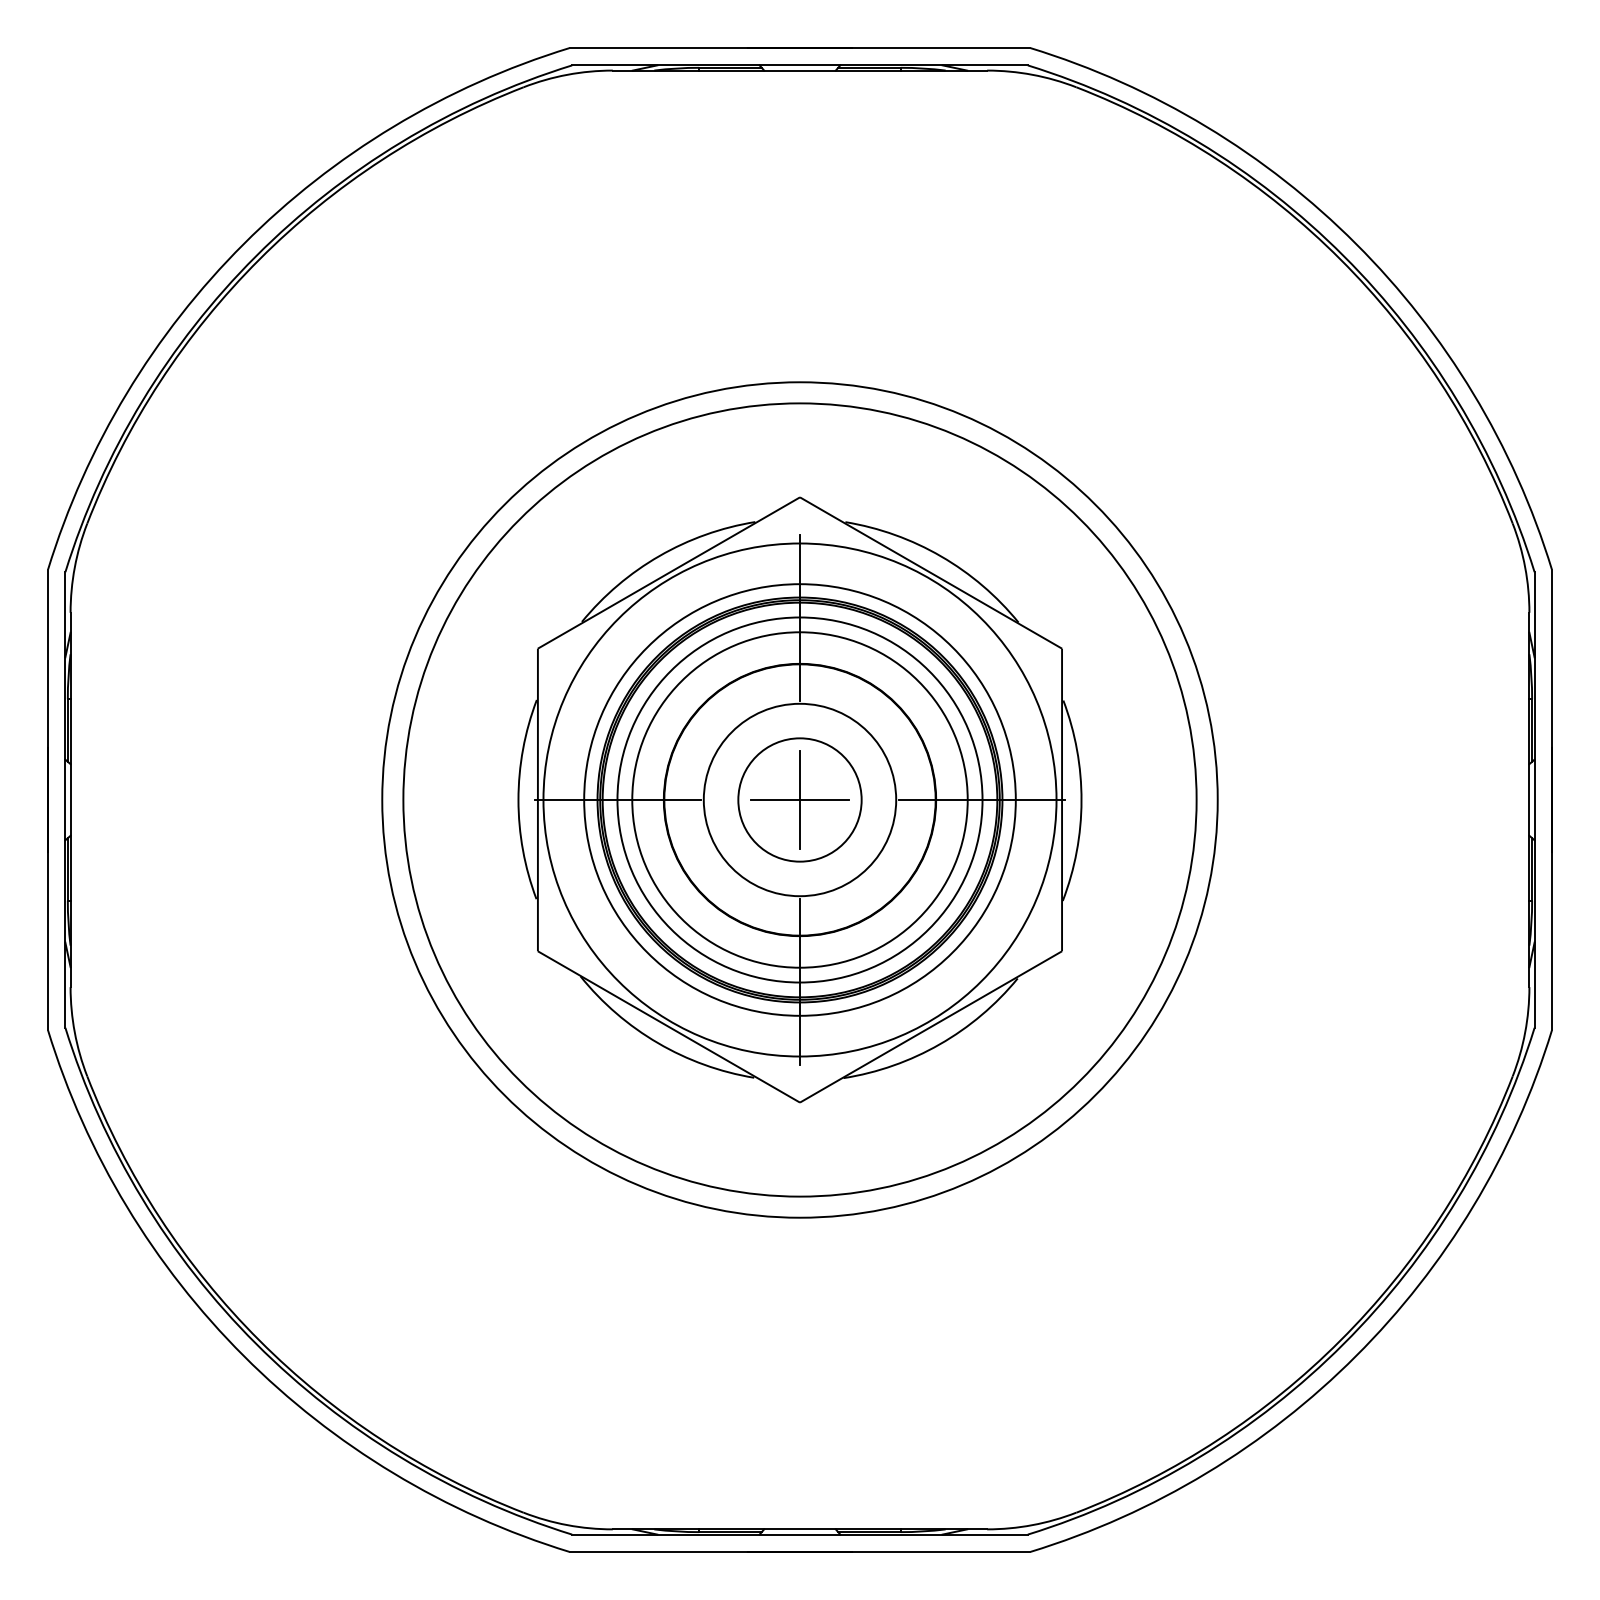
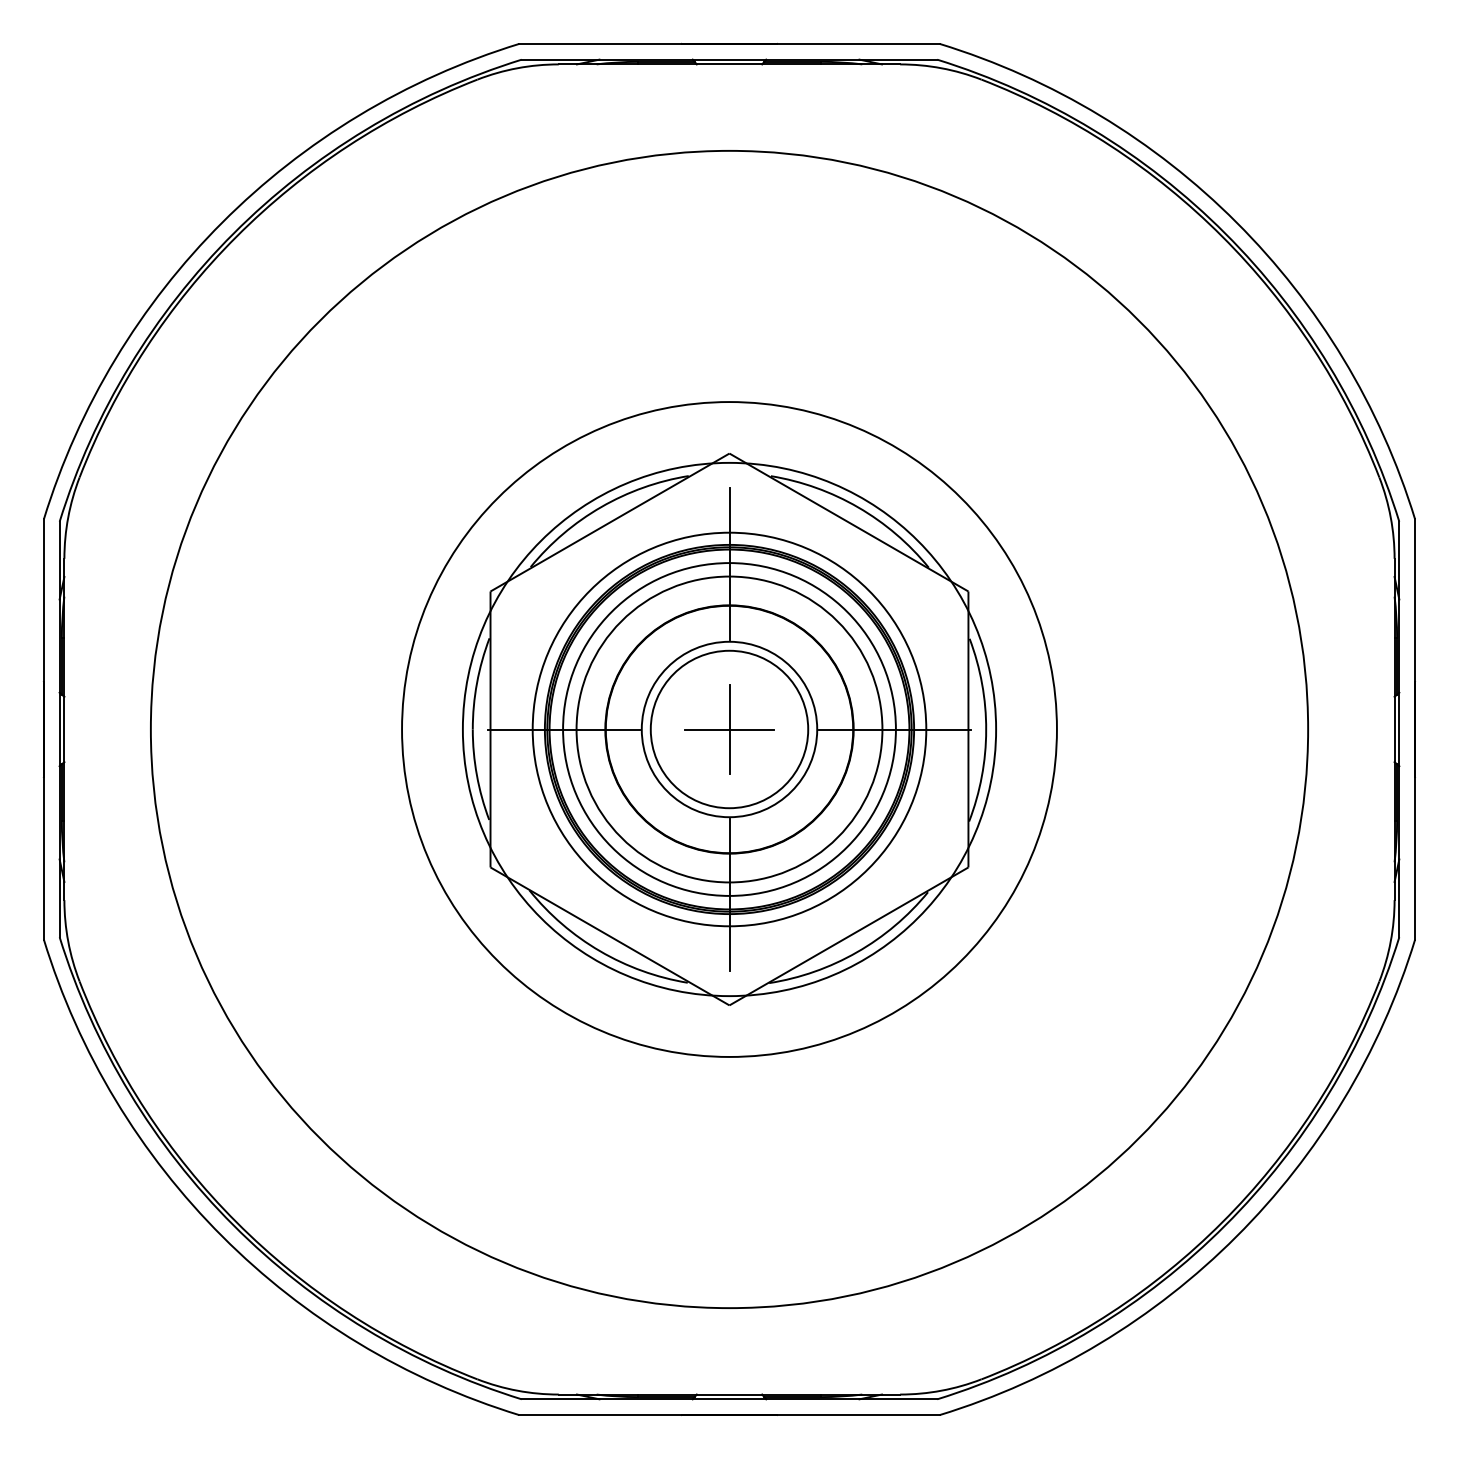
circle: (800, 800) -> (729, 729), size x0.7
circle: (800, 800) -> (729, 729), size x1.4
circle: (800, 800) -> (729, 729), size x1.4
circle: (800, 800) -> (729, 729), size x1.6

